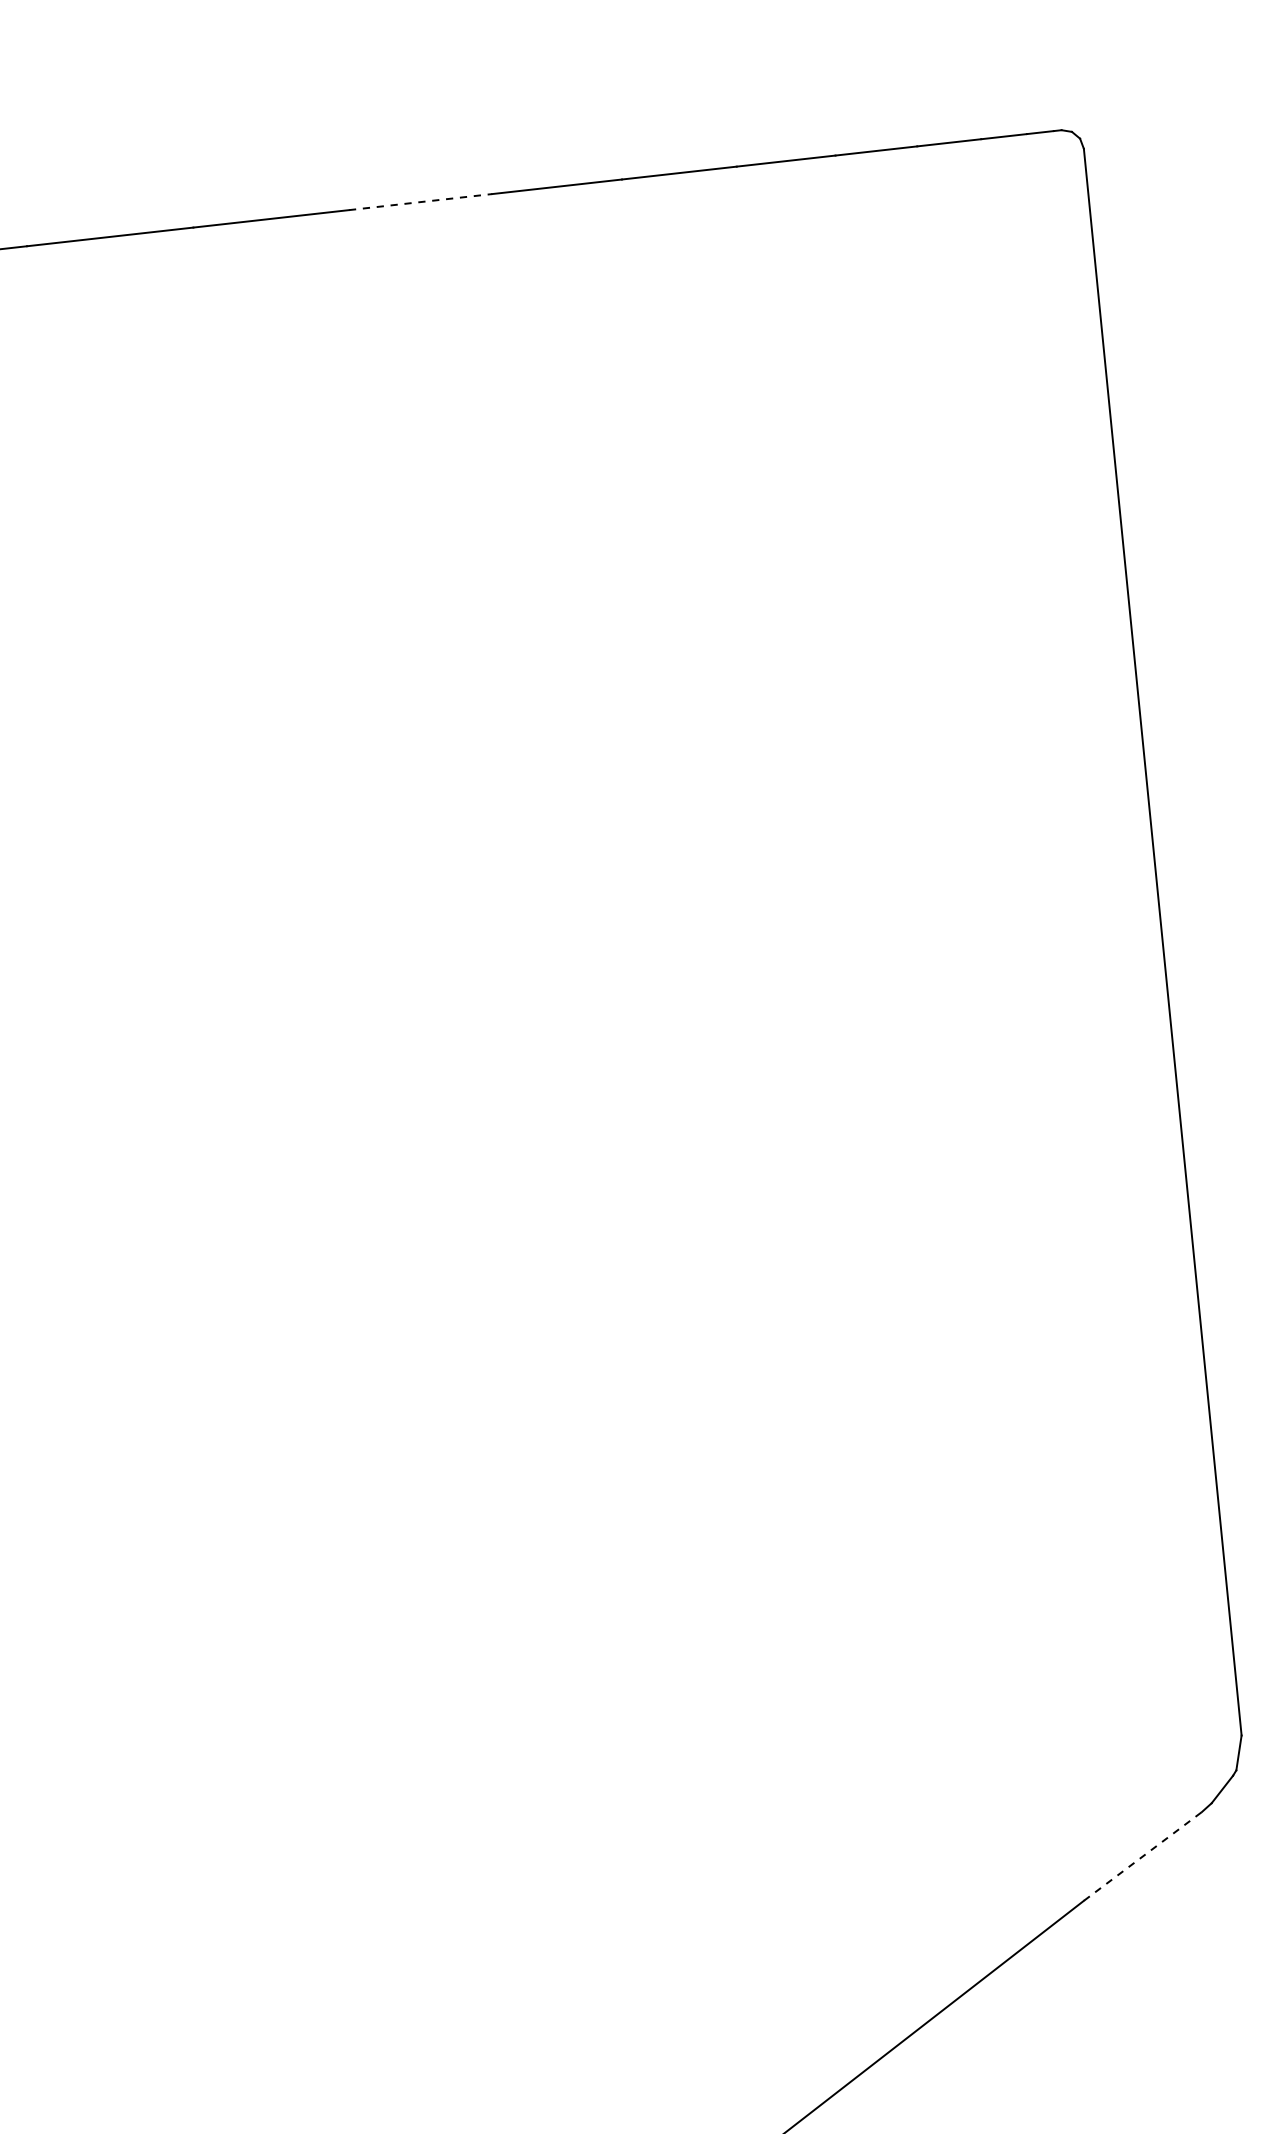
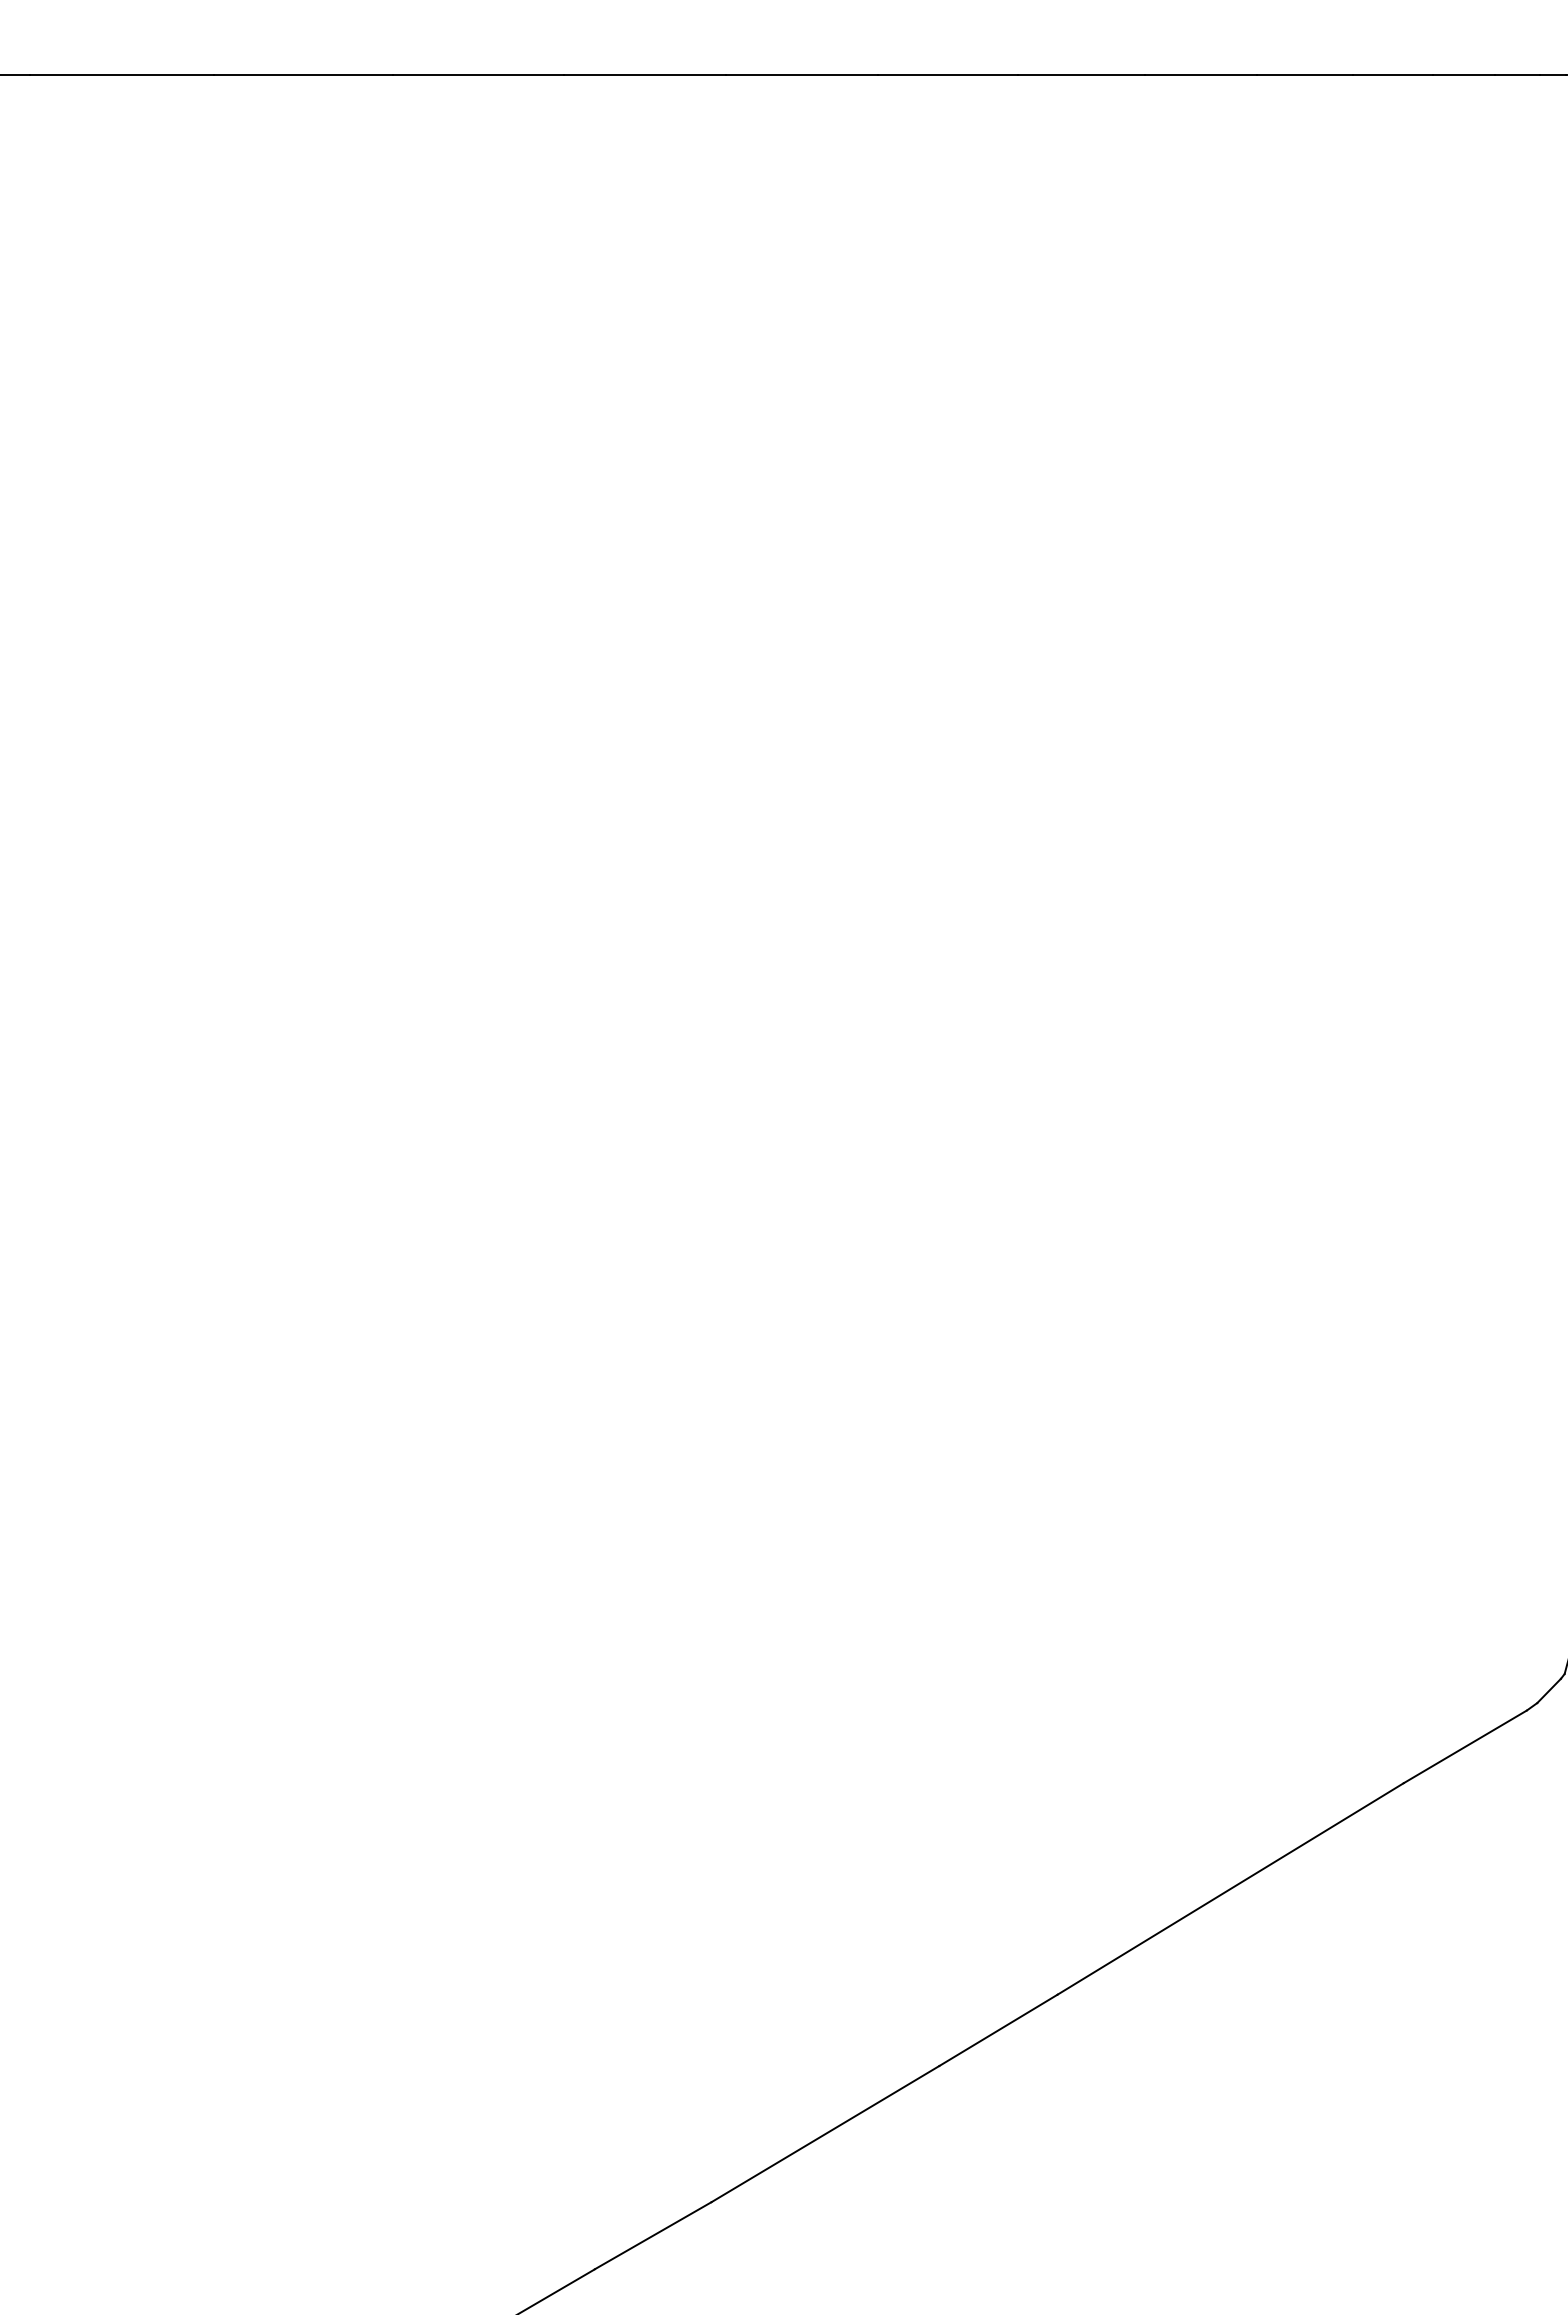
line: (420, 201) -> (948, 74), dashed -> solid
line: (1143, 1856) -> (1465, 1746), dashed -> solid

